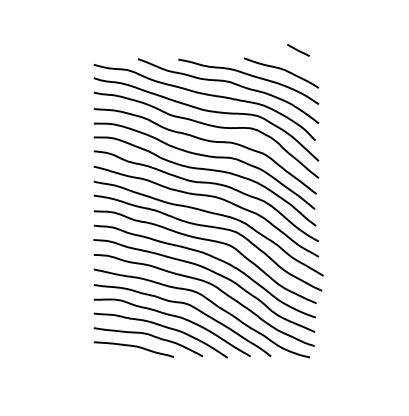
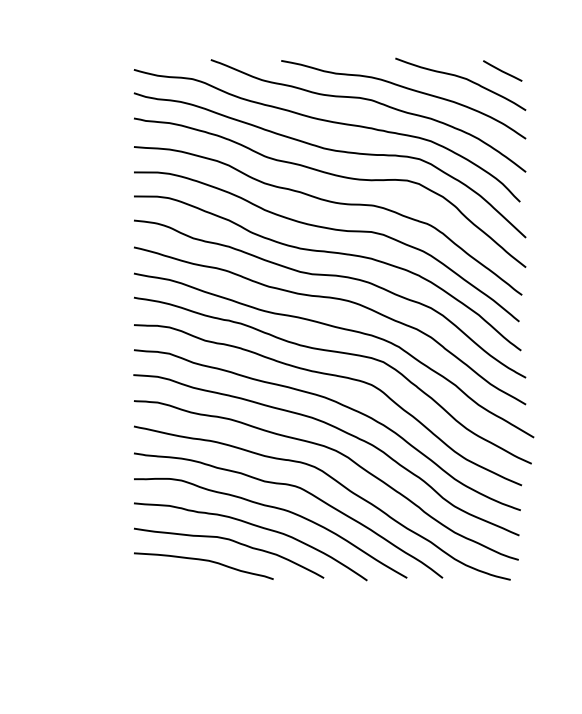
line: (298, 50) -> (502, 71), moved

